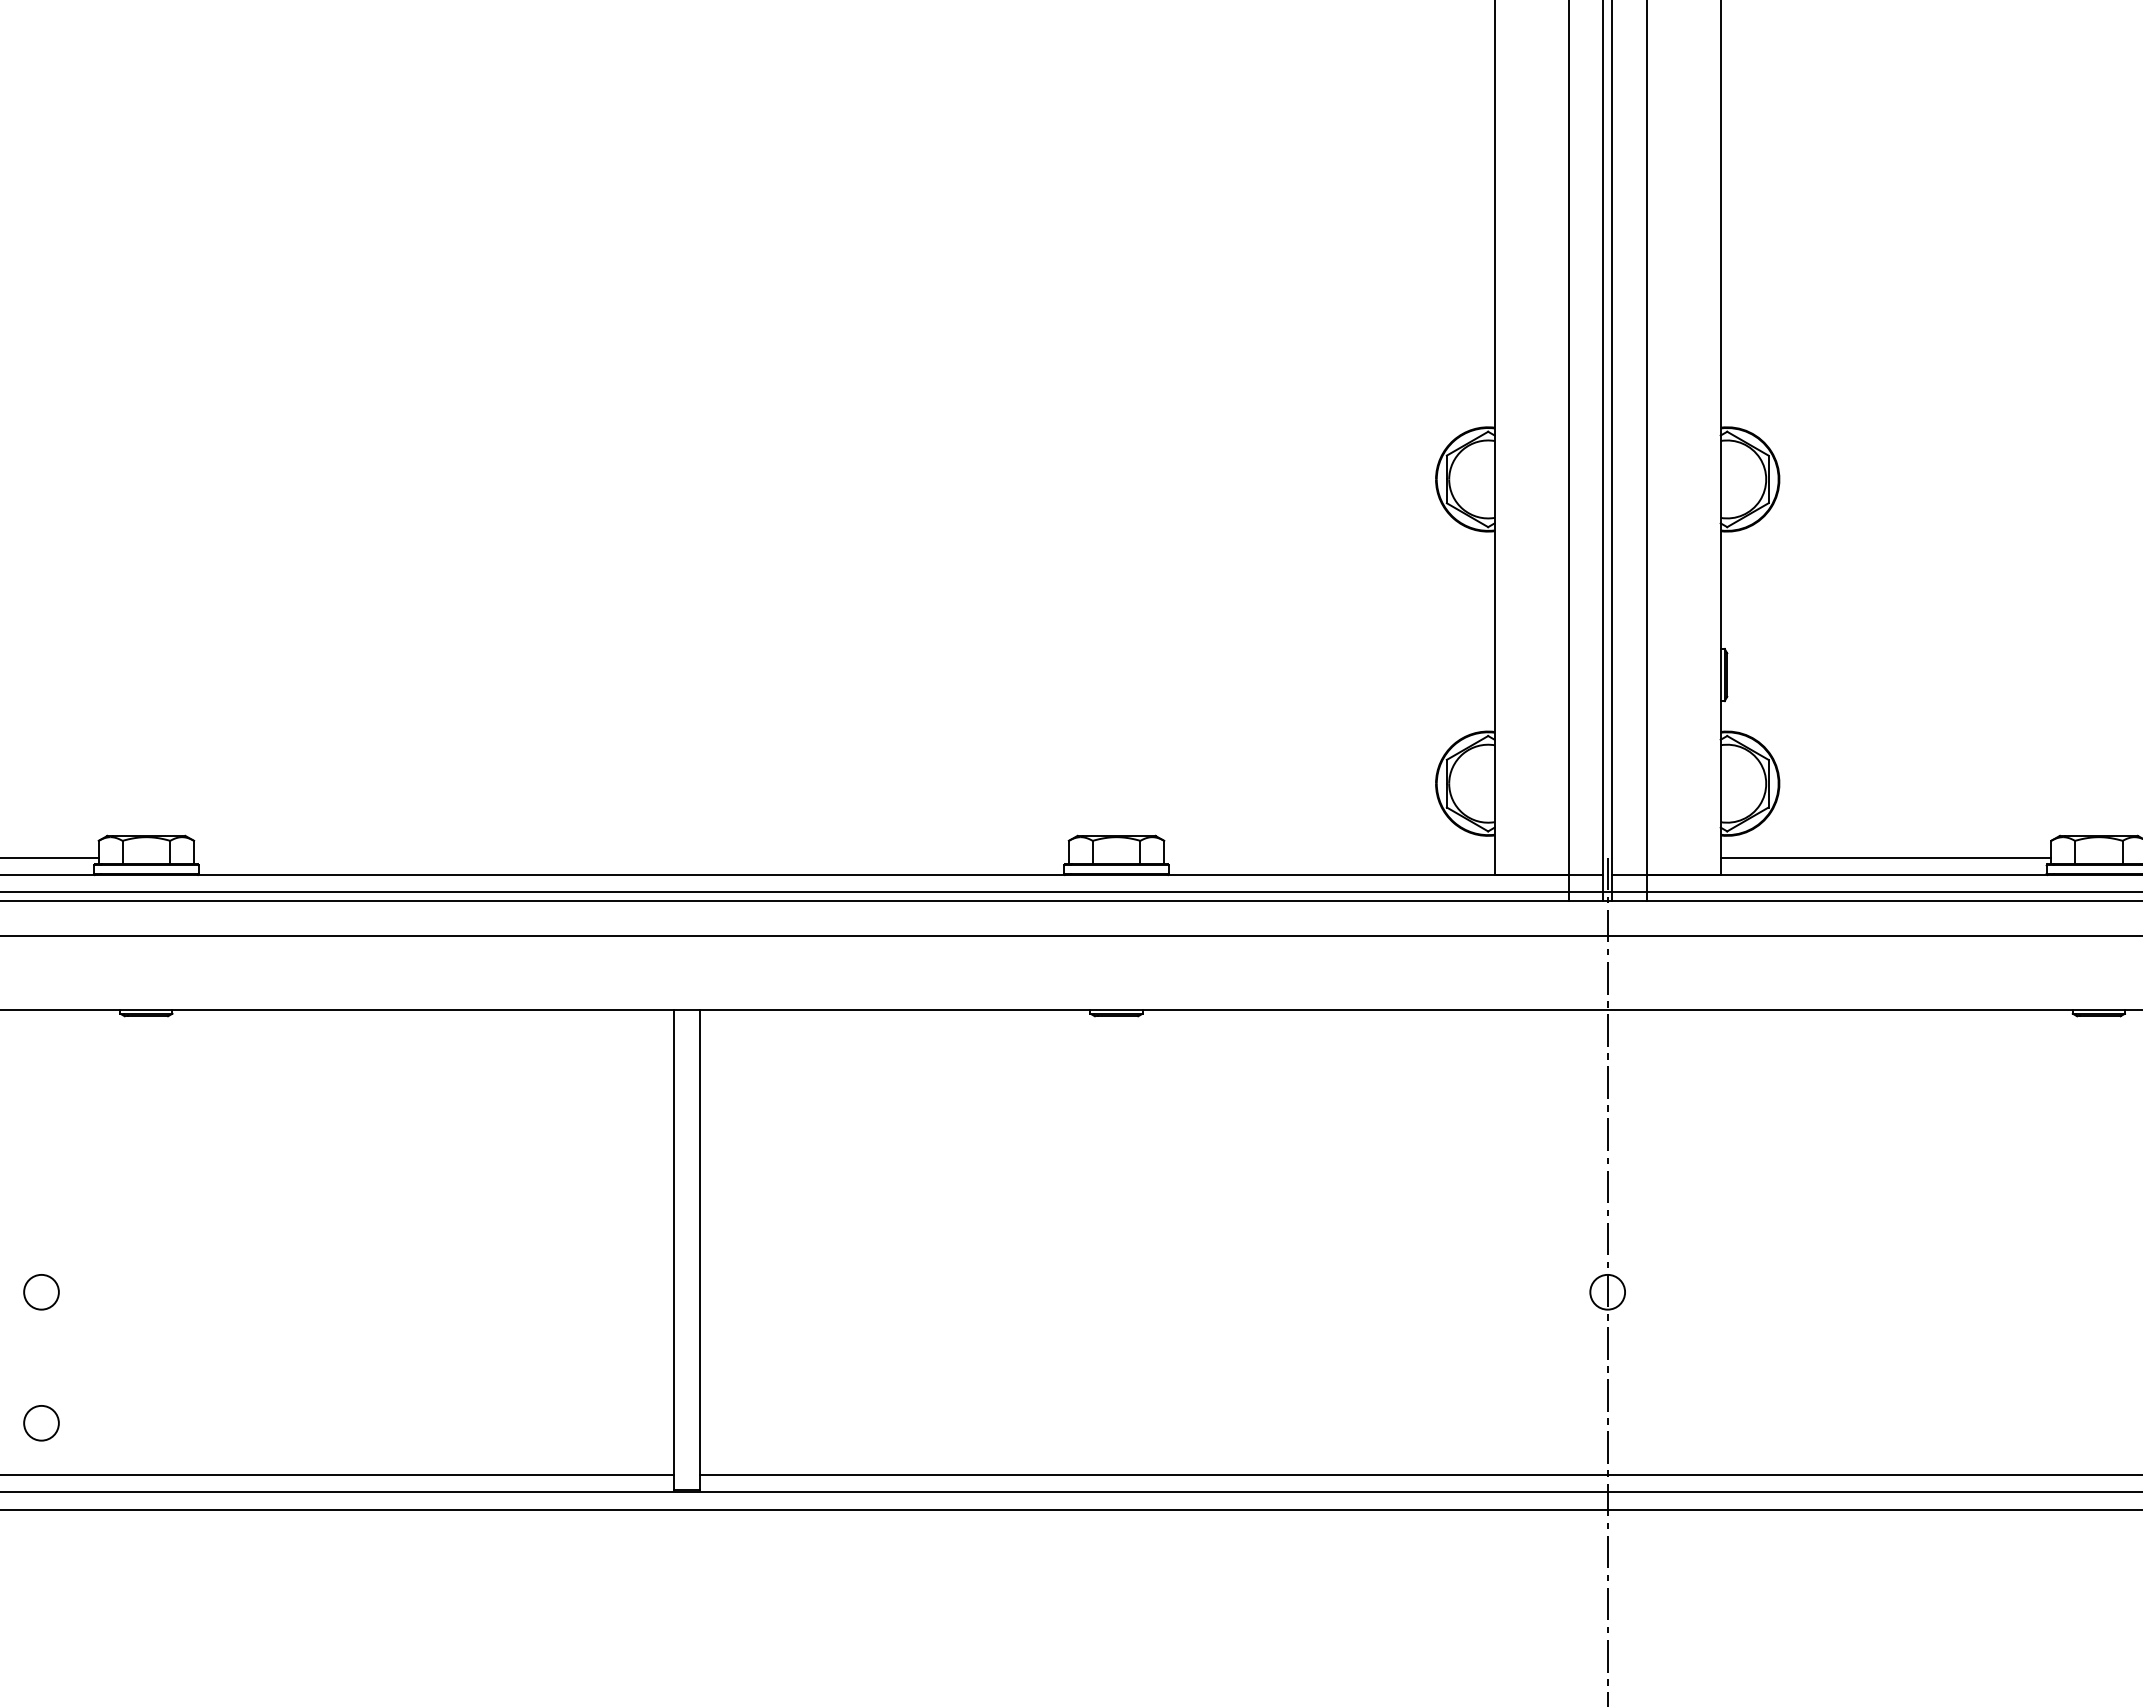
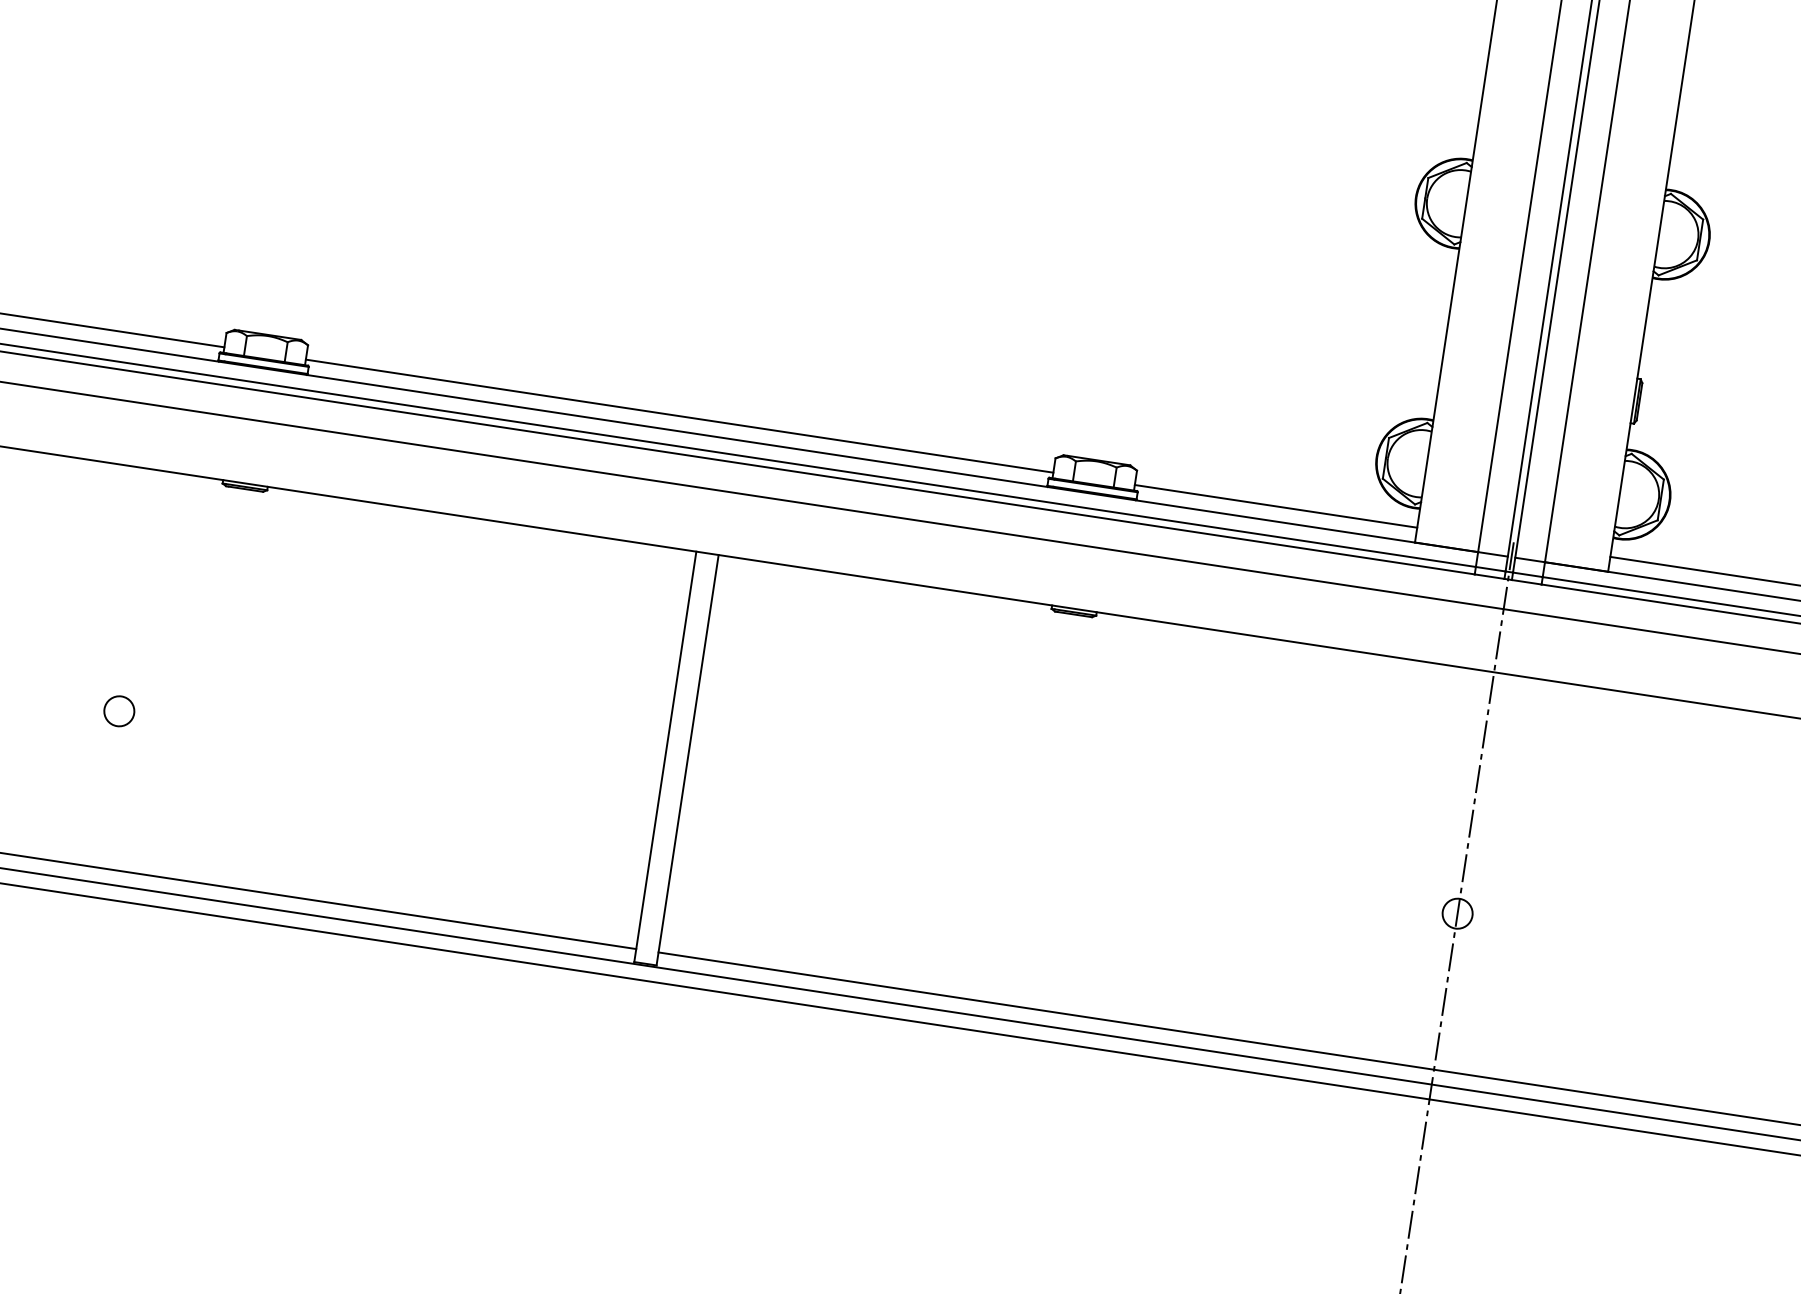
line: (631, 857) -> (679, 416), added
line: (1329, 857) -> (1276, 506), added
circle: (41, 1423) -> (102, 823), removed

